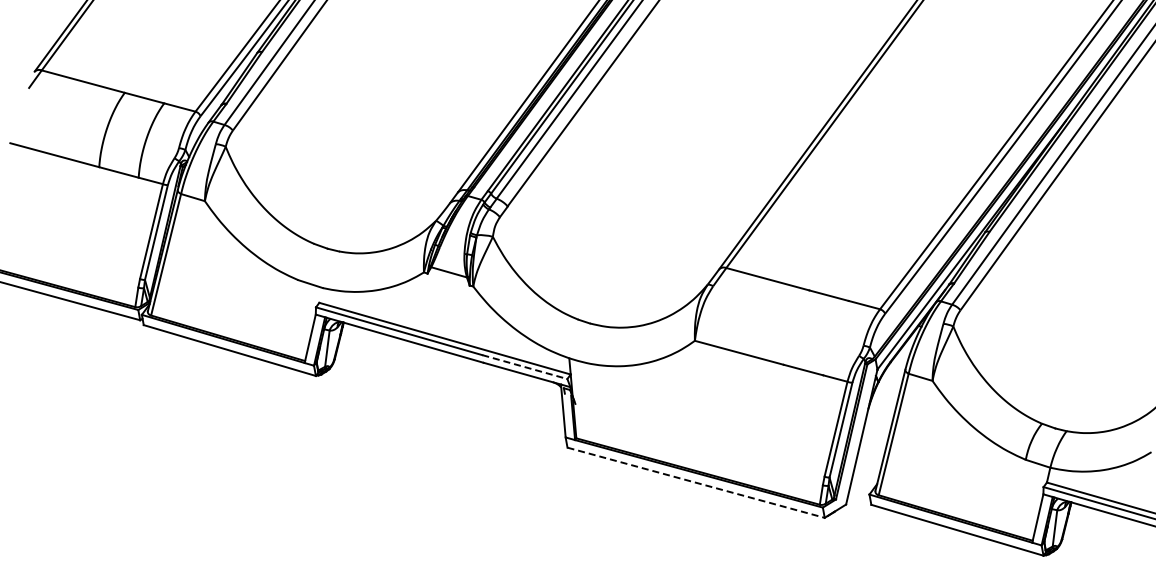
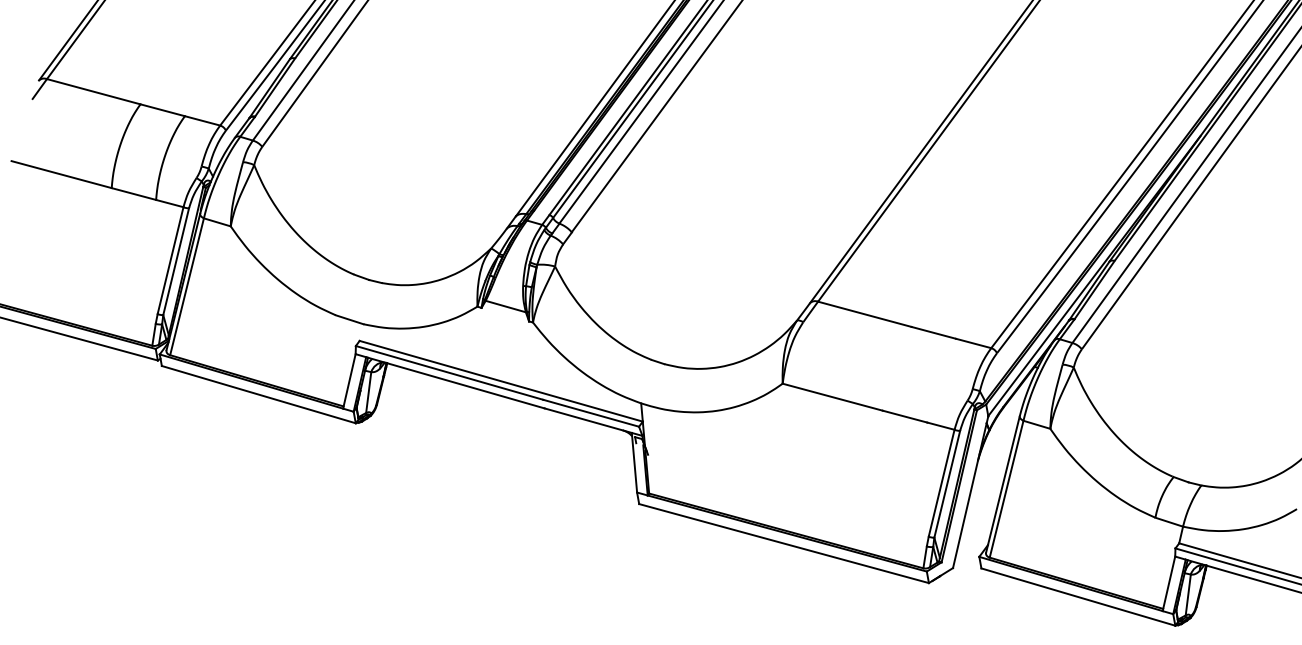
line: (525, 367) -> (591, 413), dashed -> solid
line: (696, 482) -> (784, 543), dashed -> solid

